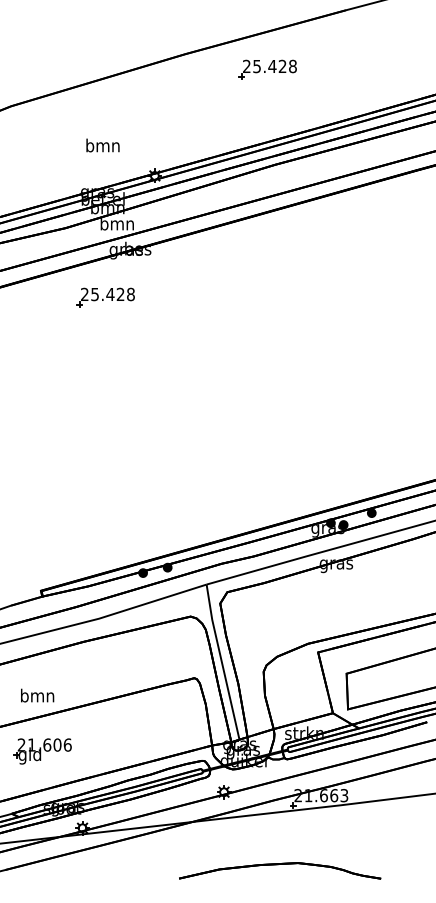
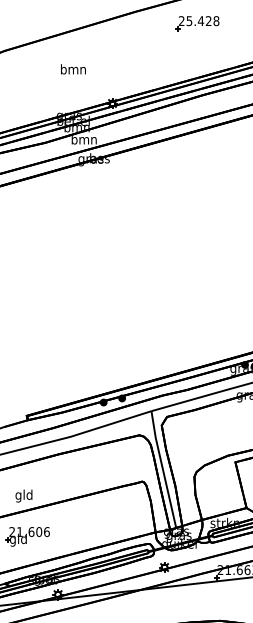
text: (102, 145) -> (73, 69), moved
part: (105, 297) -> (75, 195), removed
text: (37, 696) -> (24, 495), bmn -> gld

